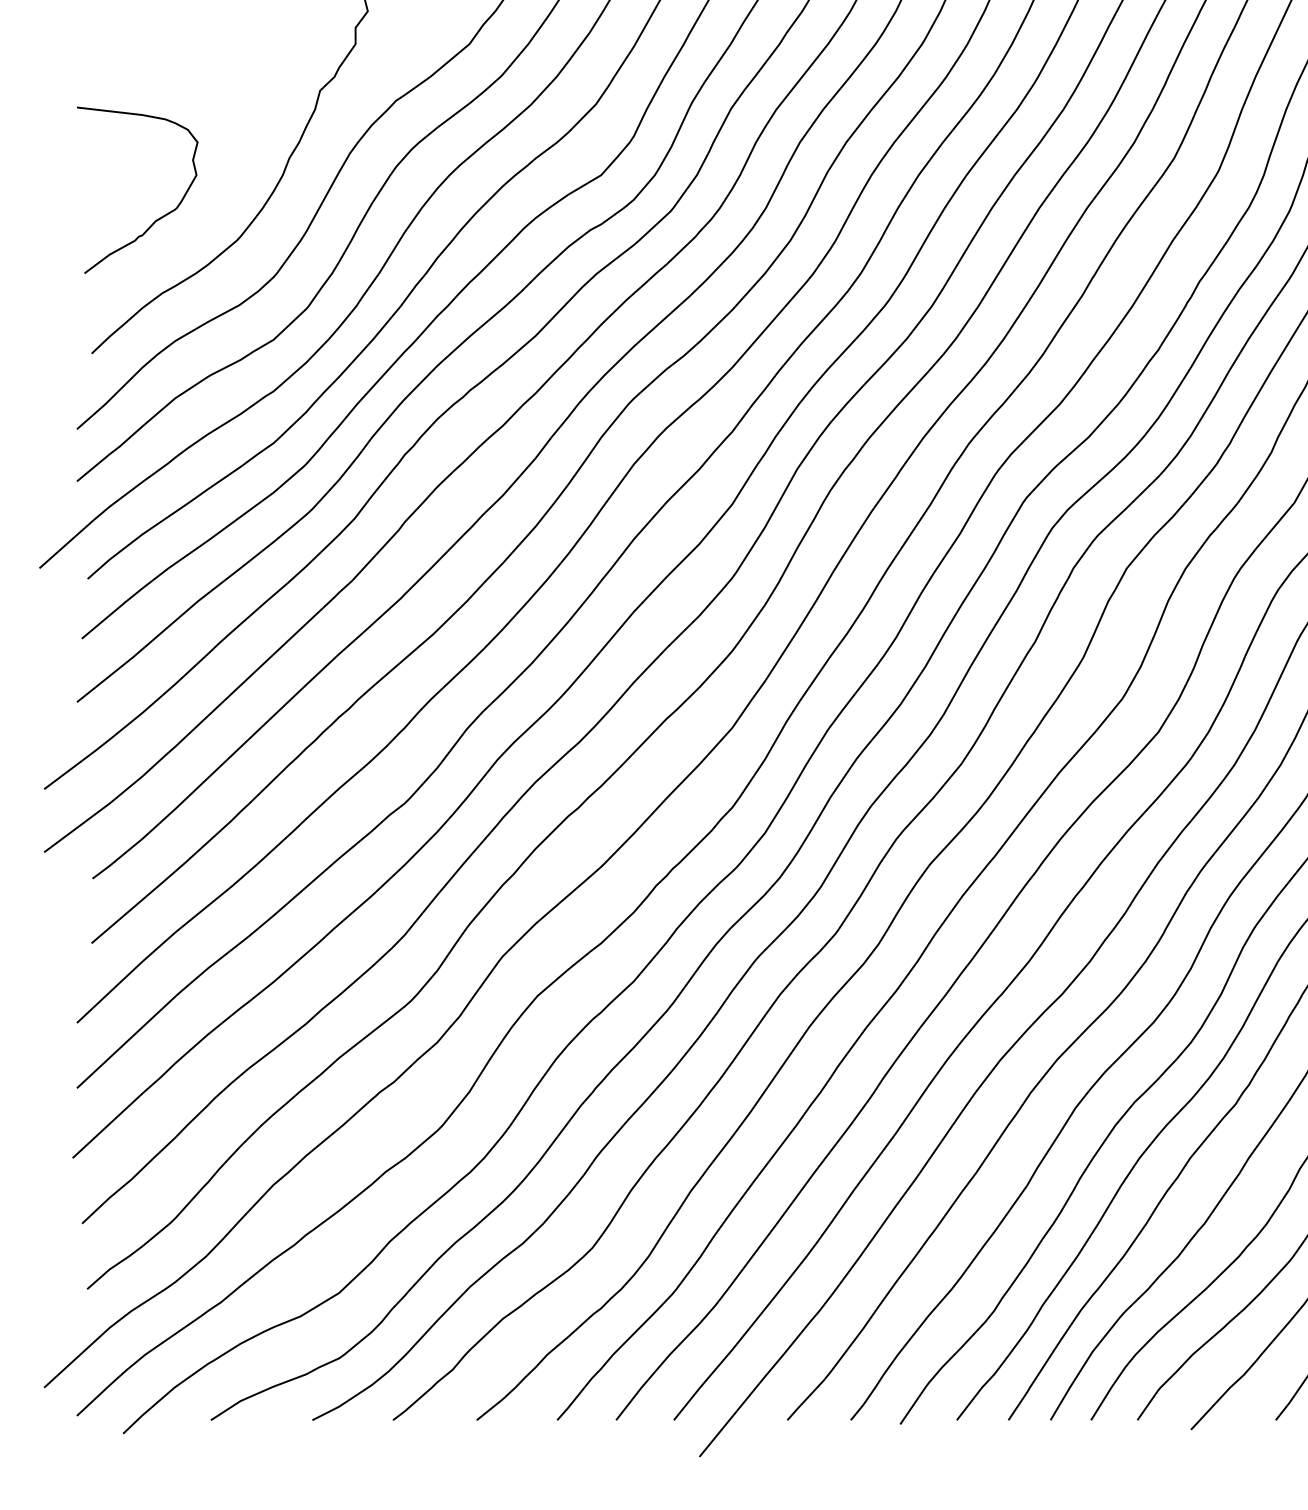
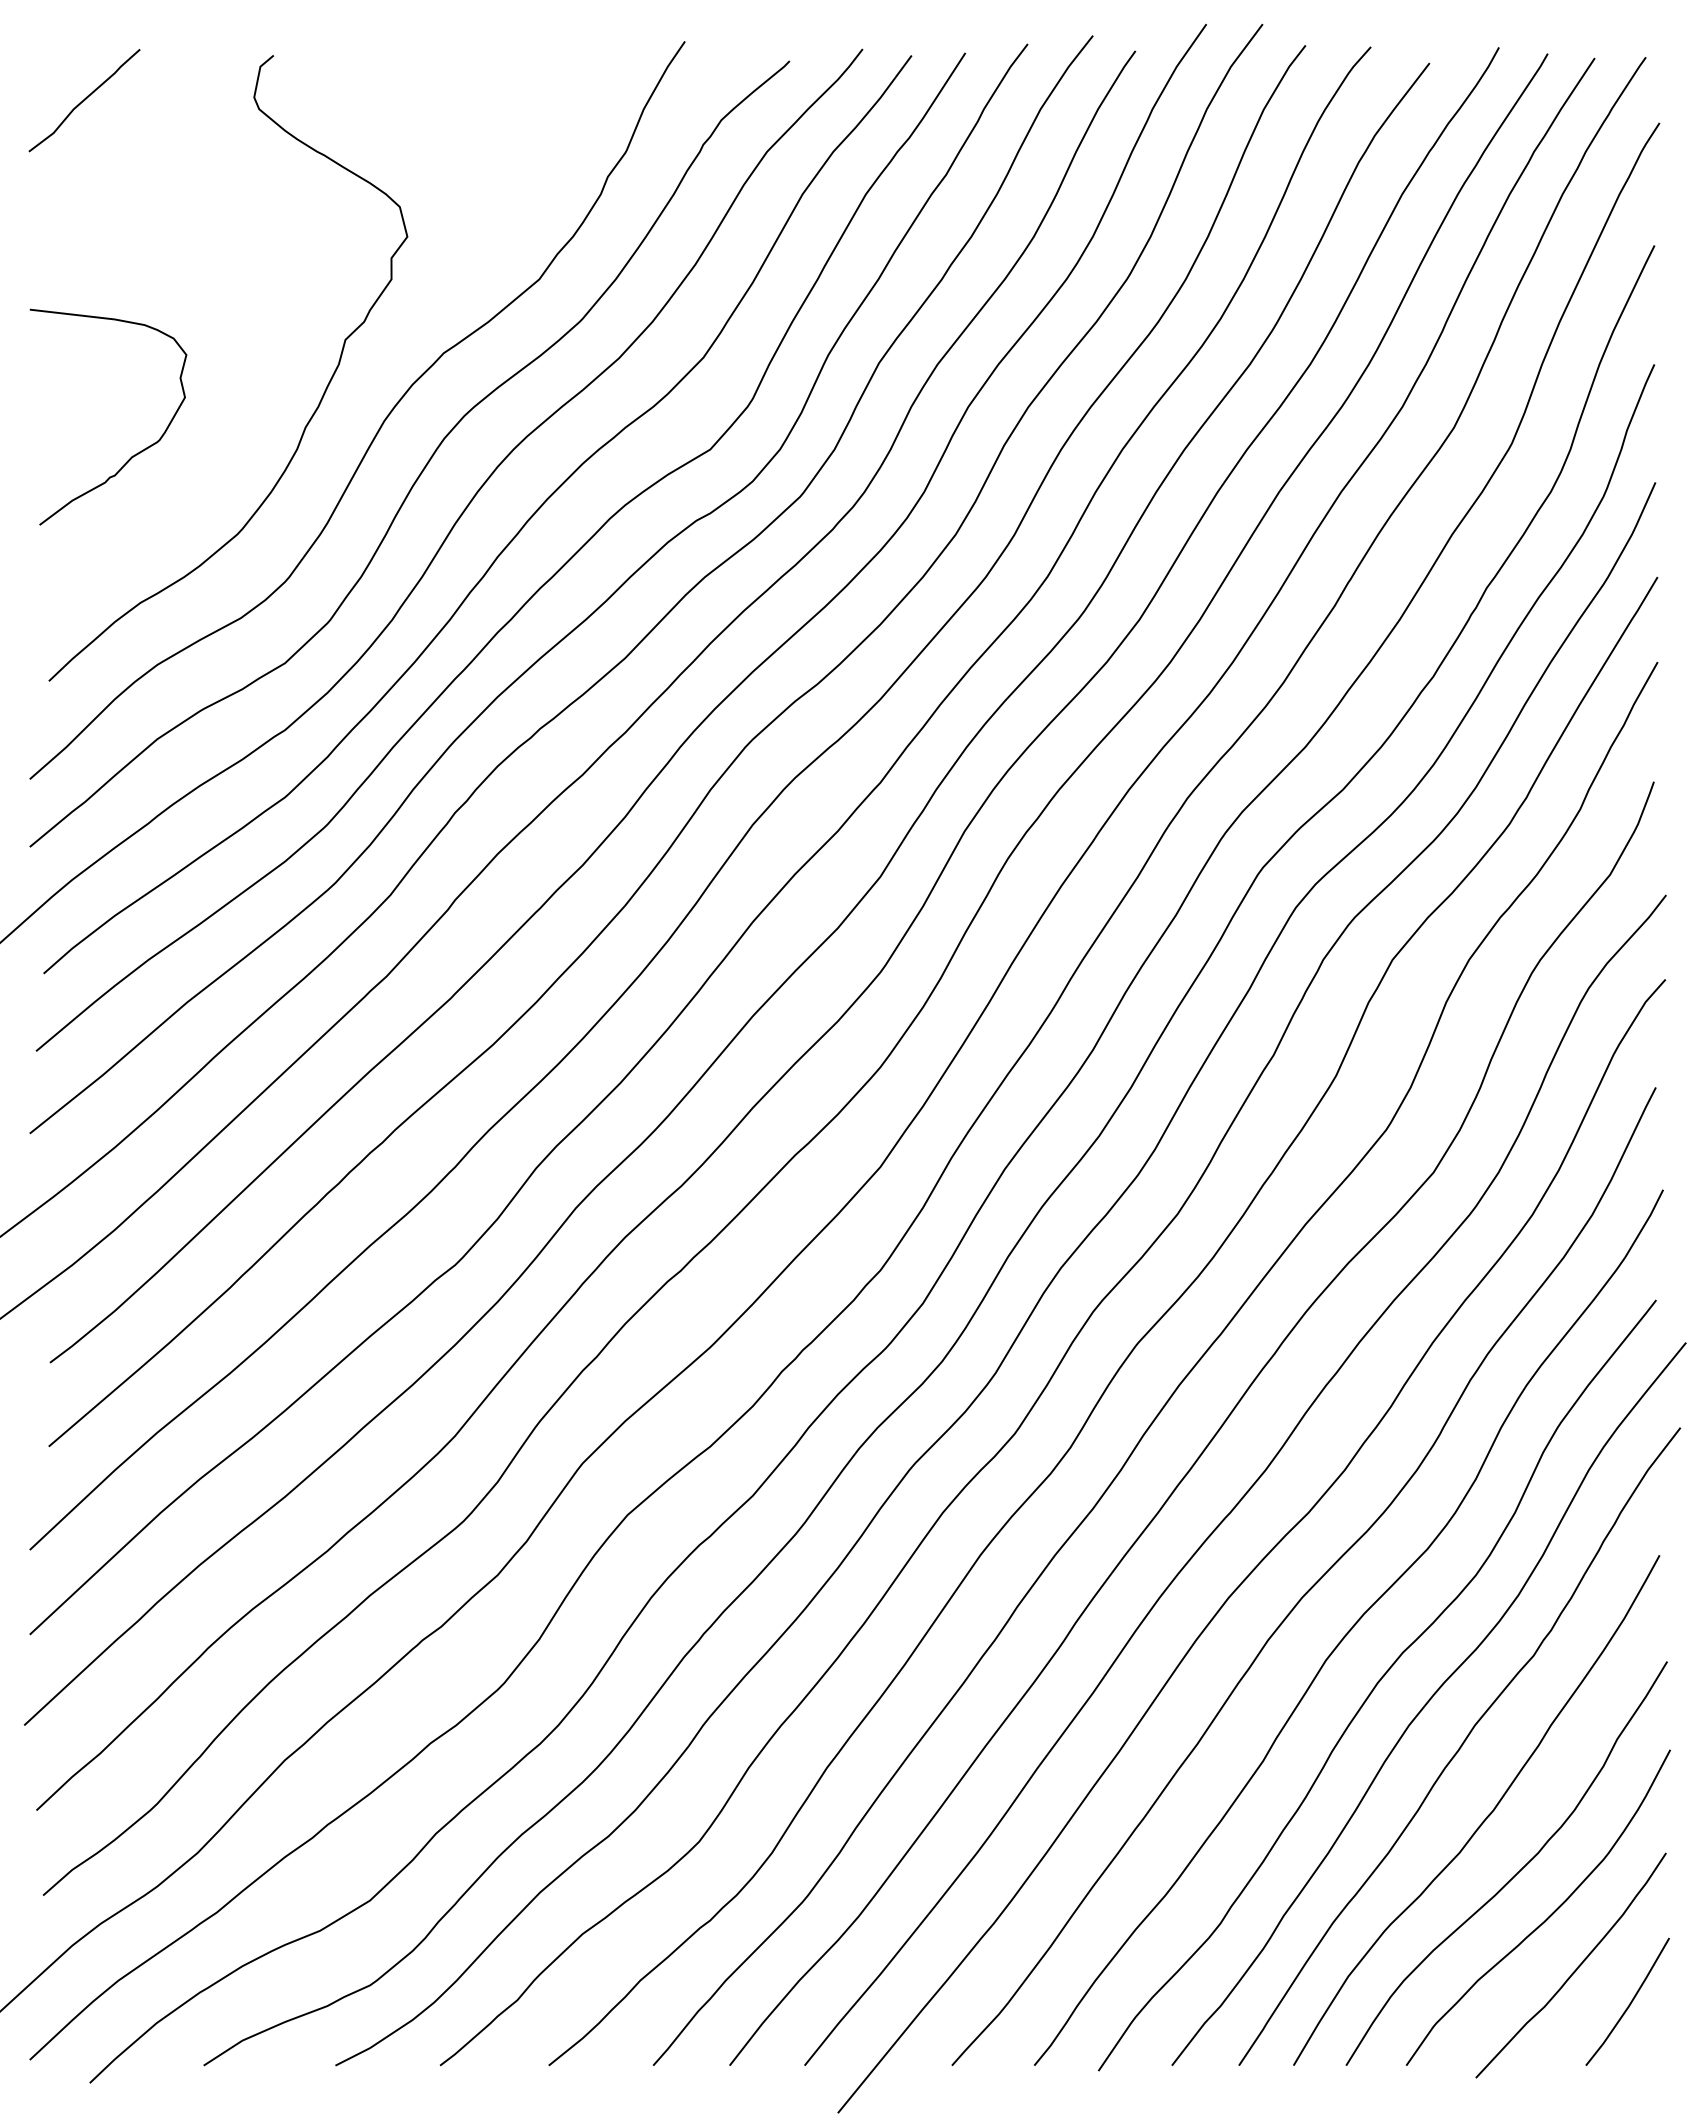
curve: (156, 219) -> (132, 455), moved

